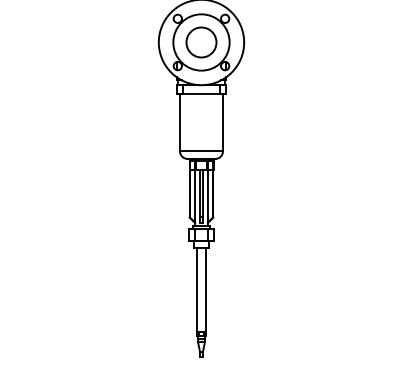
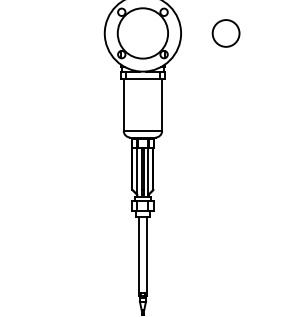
circle: (201, 42) -> (226, 33), moved

